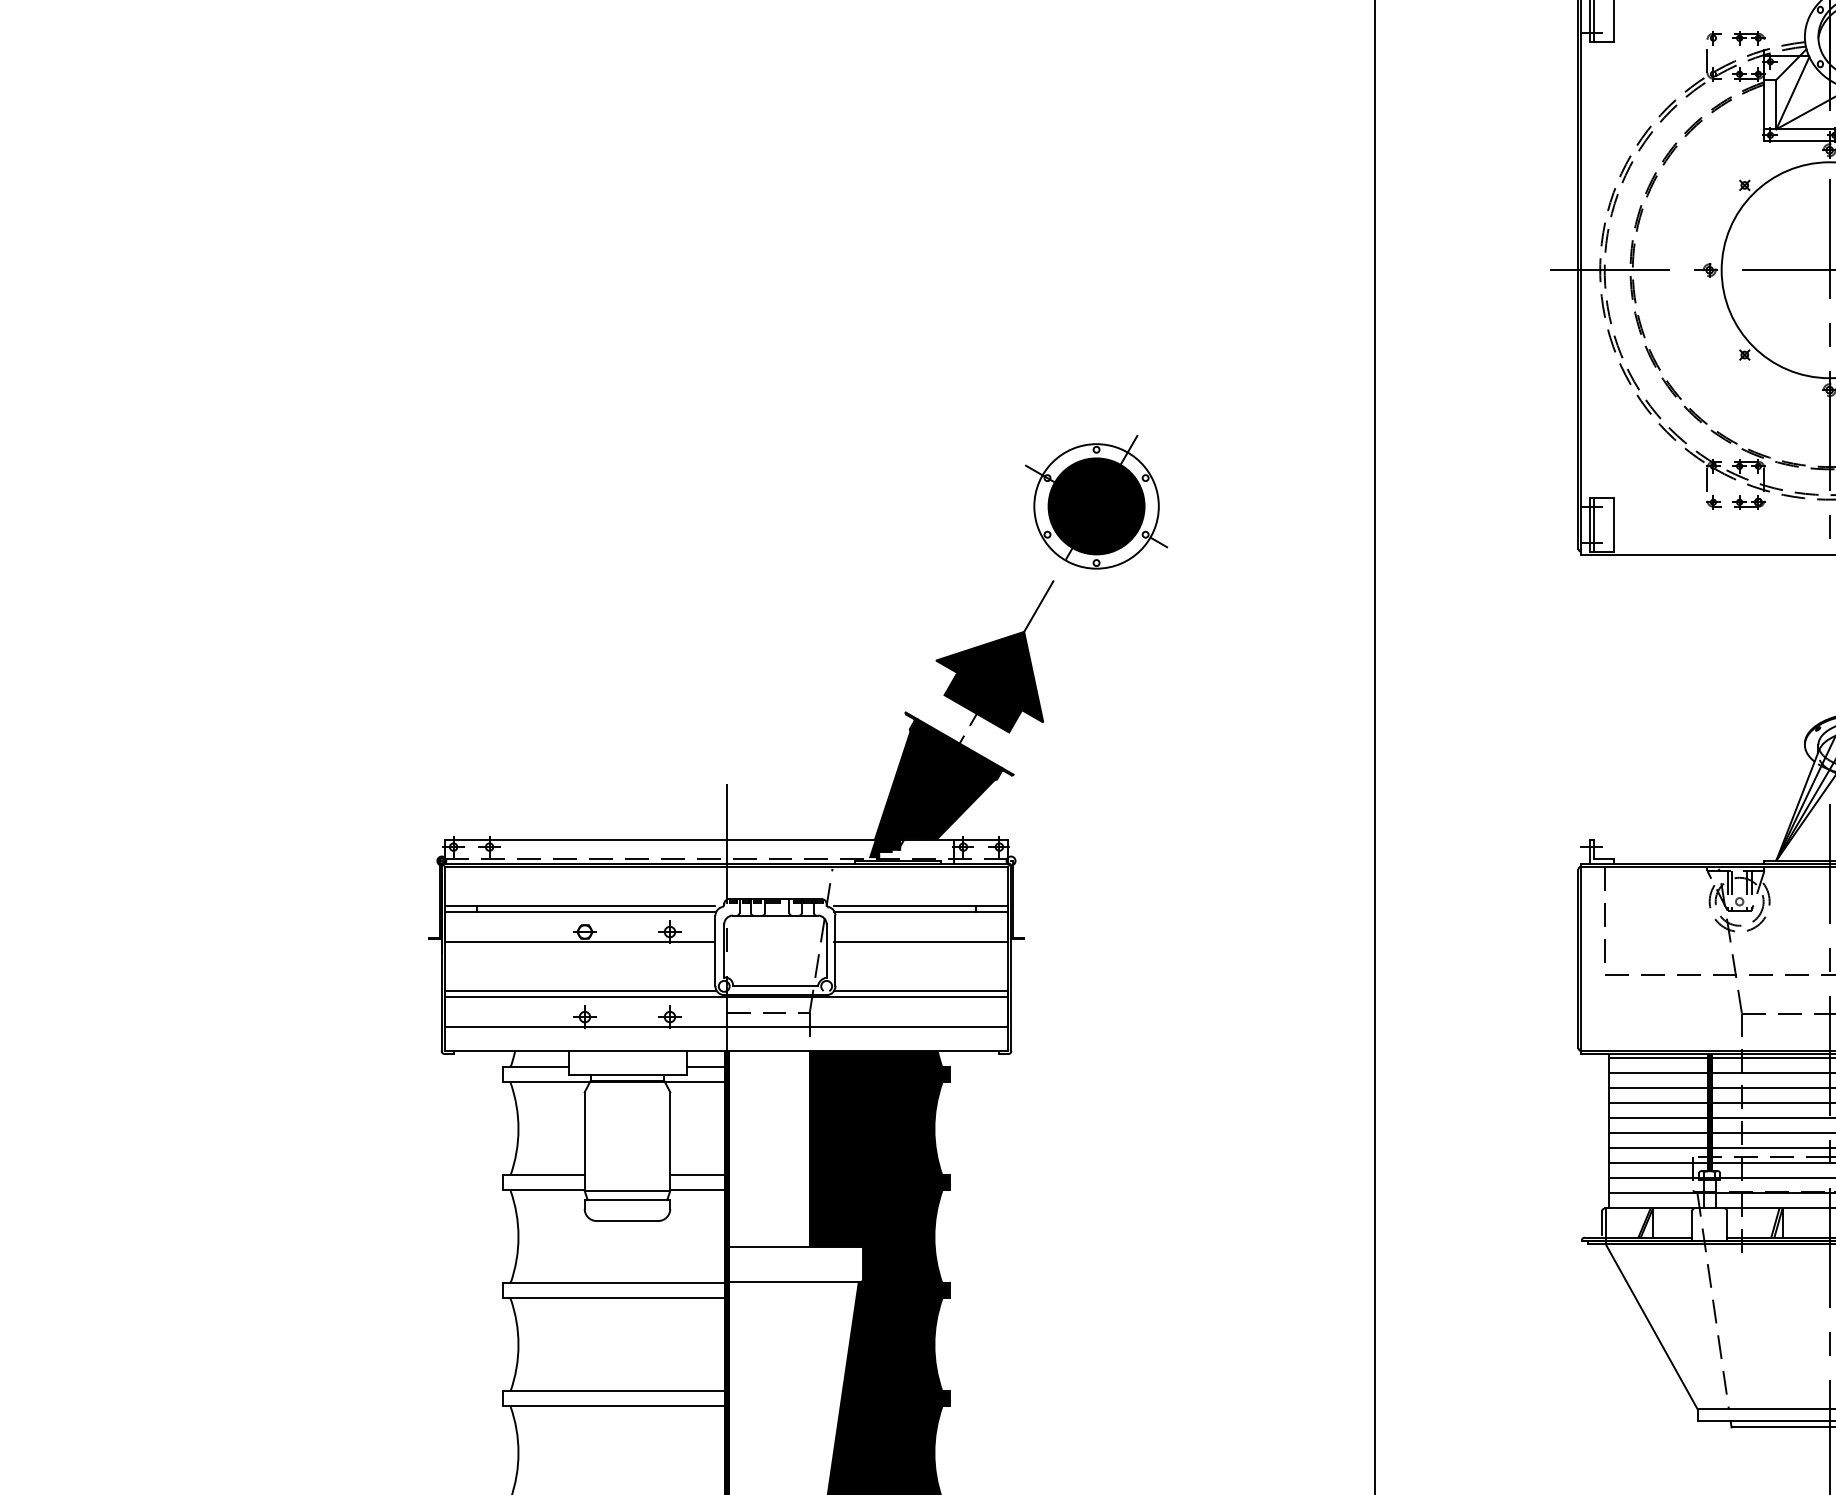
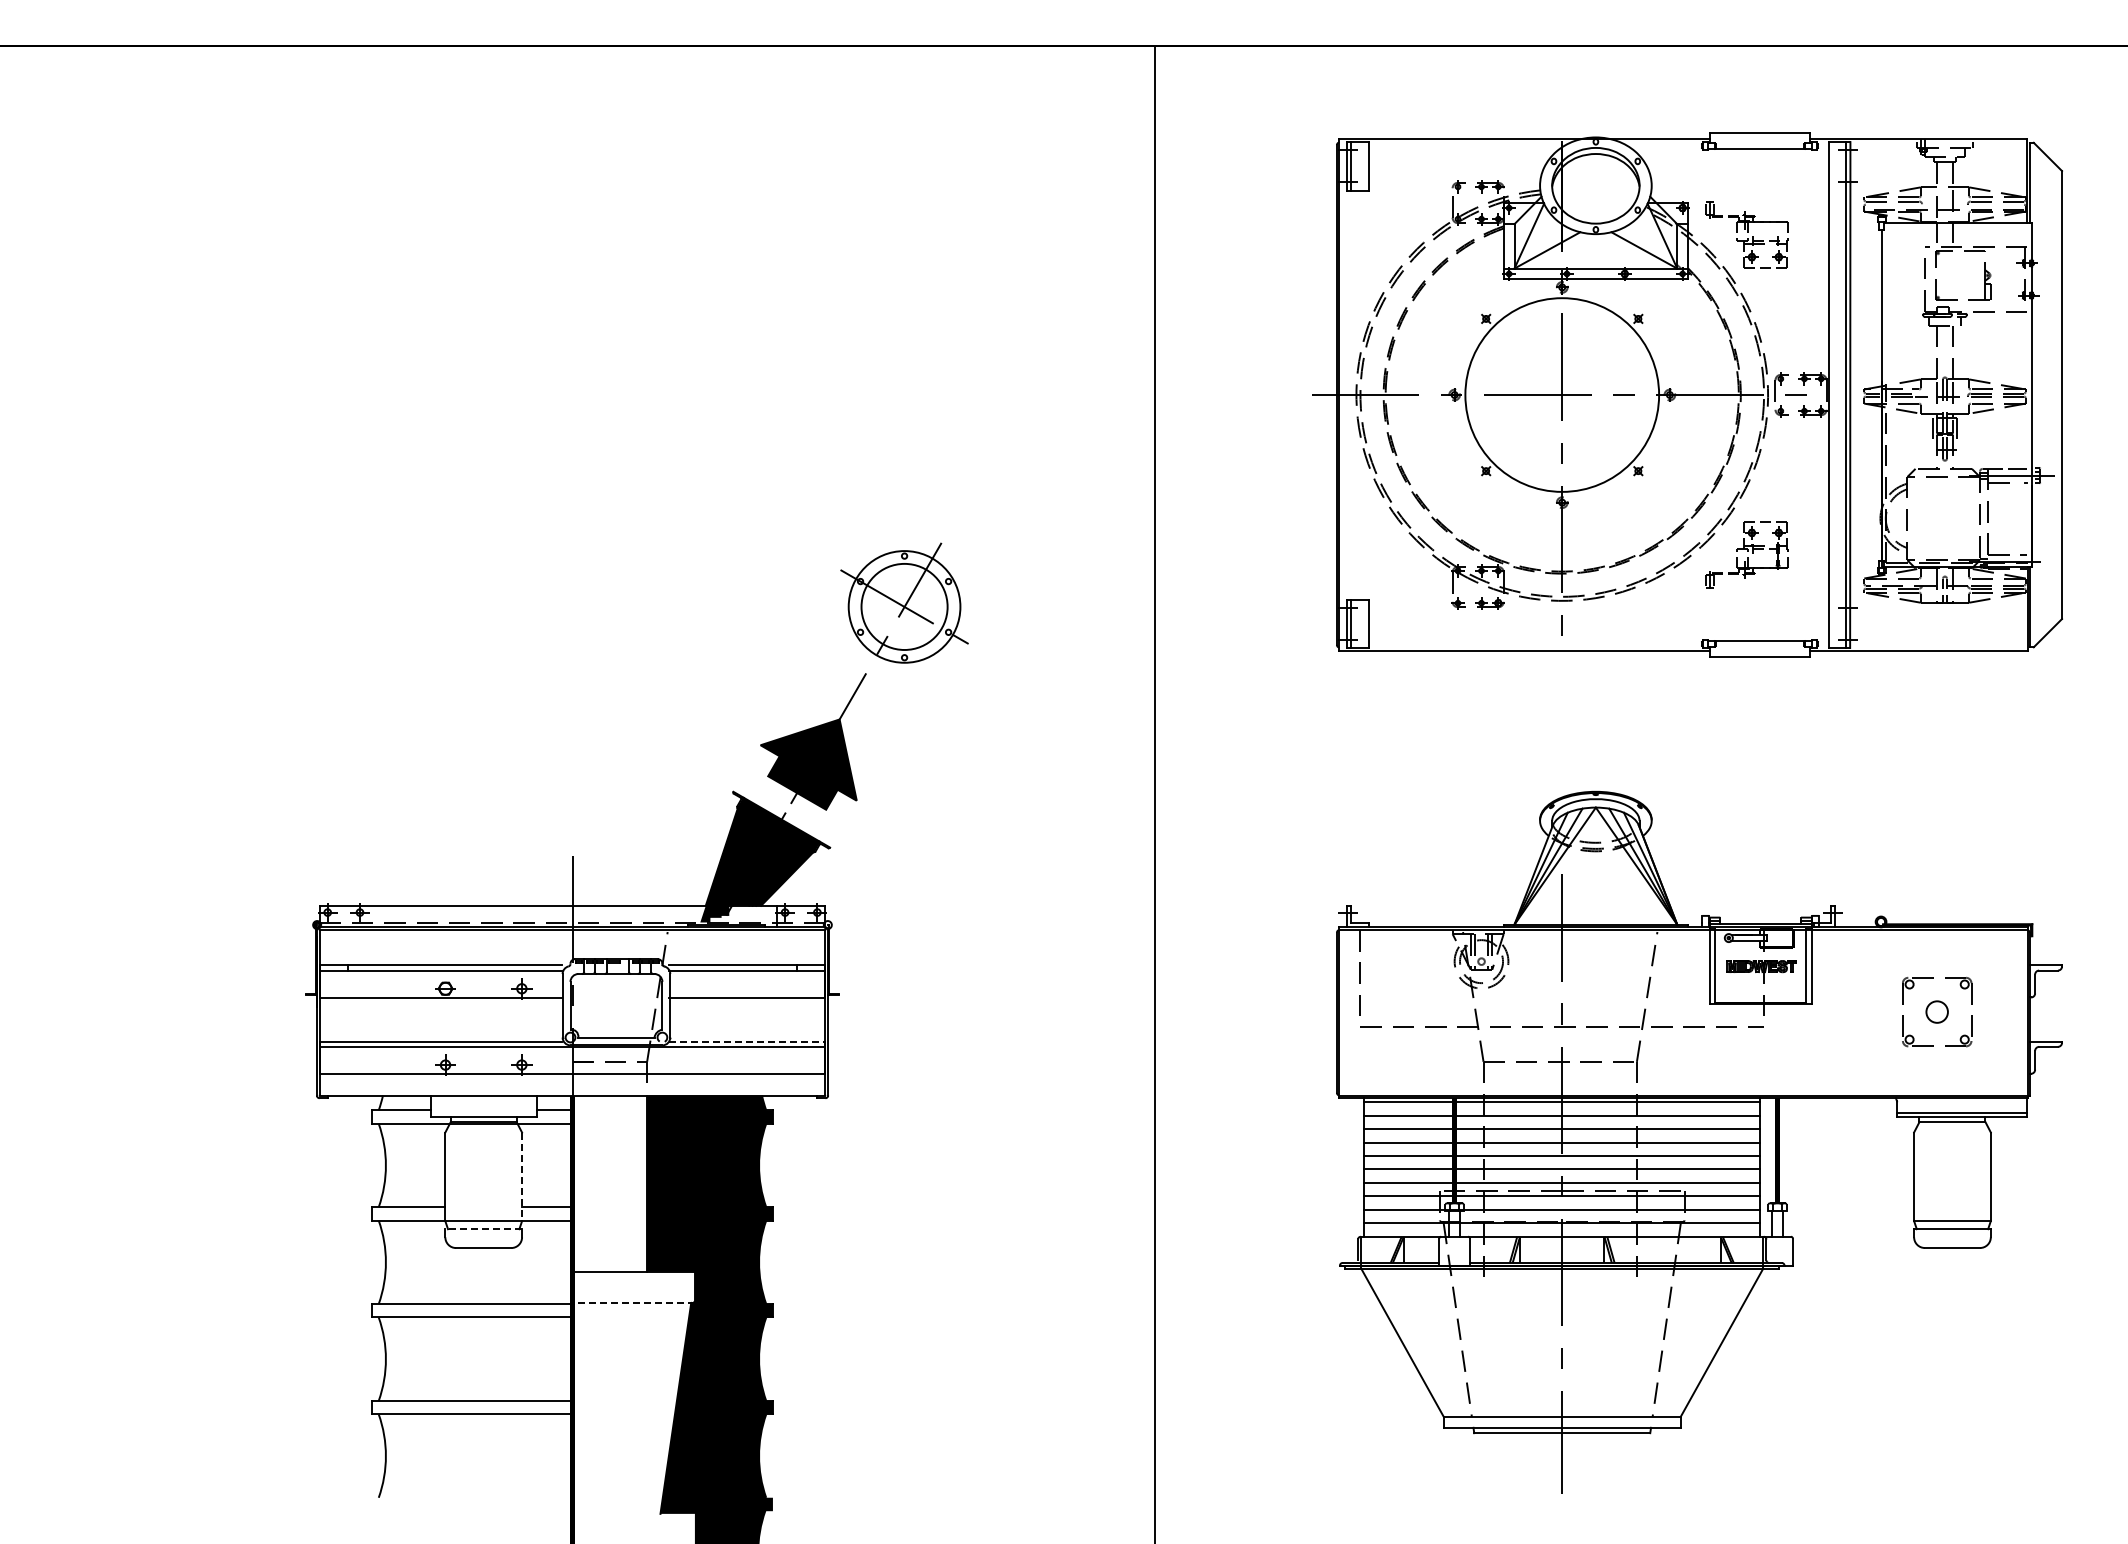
fill: (1096, 505) -> (904, 606), removed
line: (920, 990) -> (746, 1041), solid -> dashed
line: (670, 1142) -> (522, 1177), solid -> dashed
line: (627, 1200) -> (483, 1229), solid -> dashed
line: (794, 1281) -> (633, 1302), solid -> dashed

